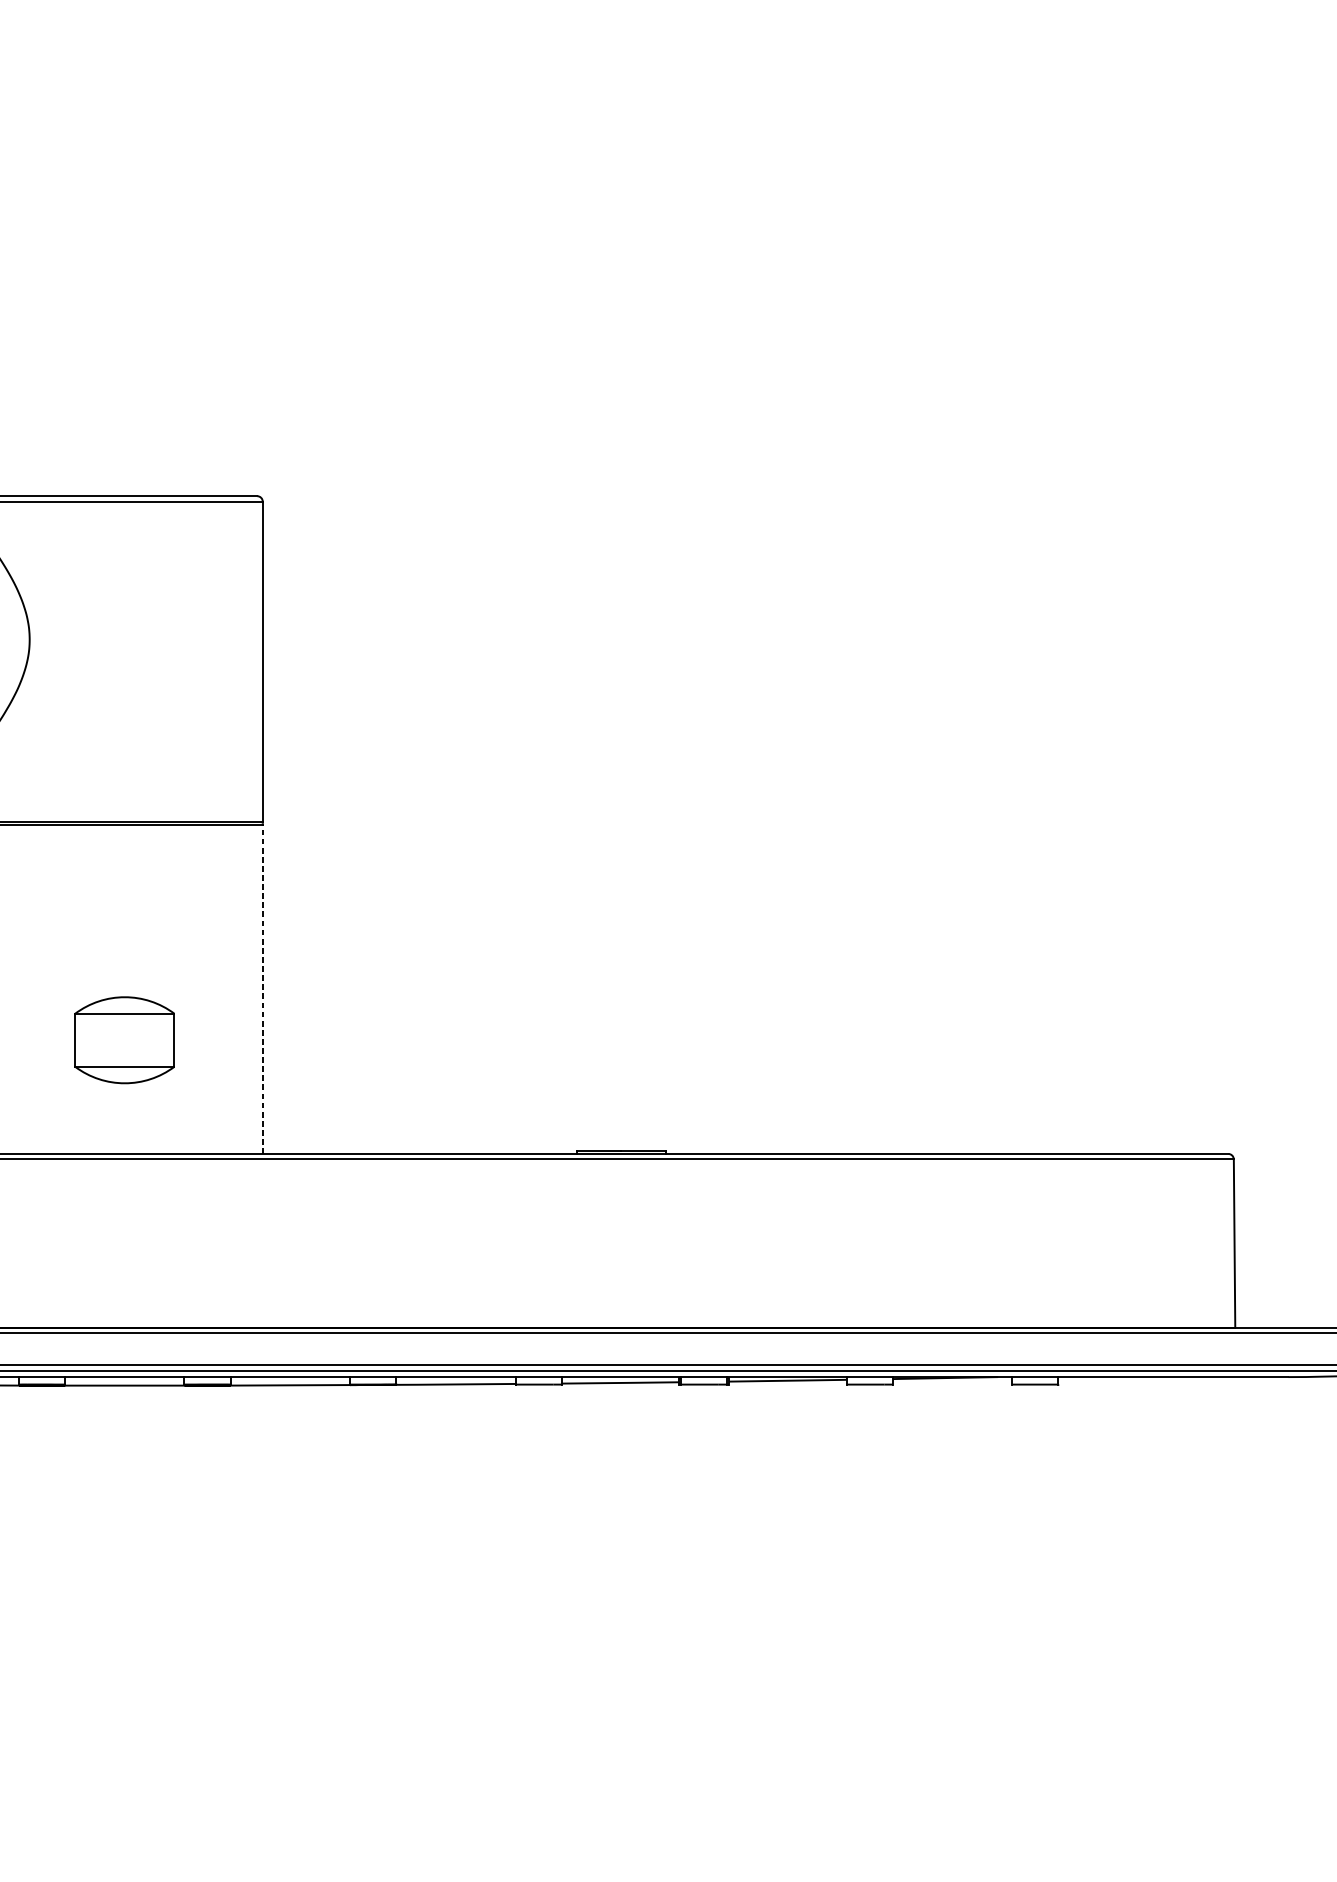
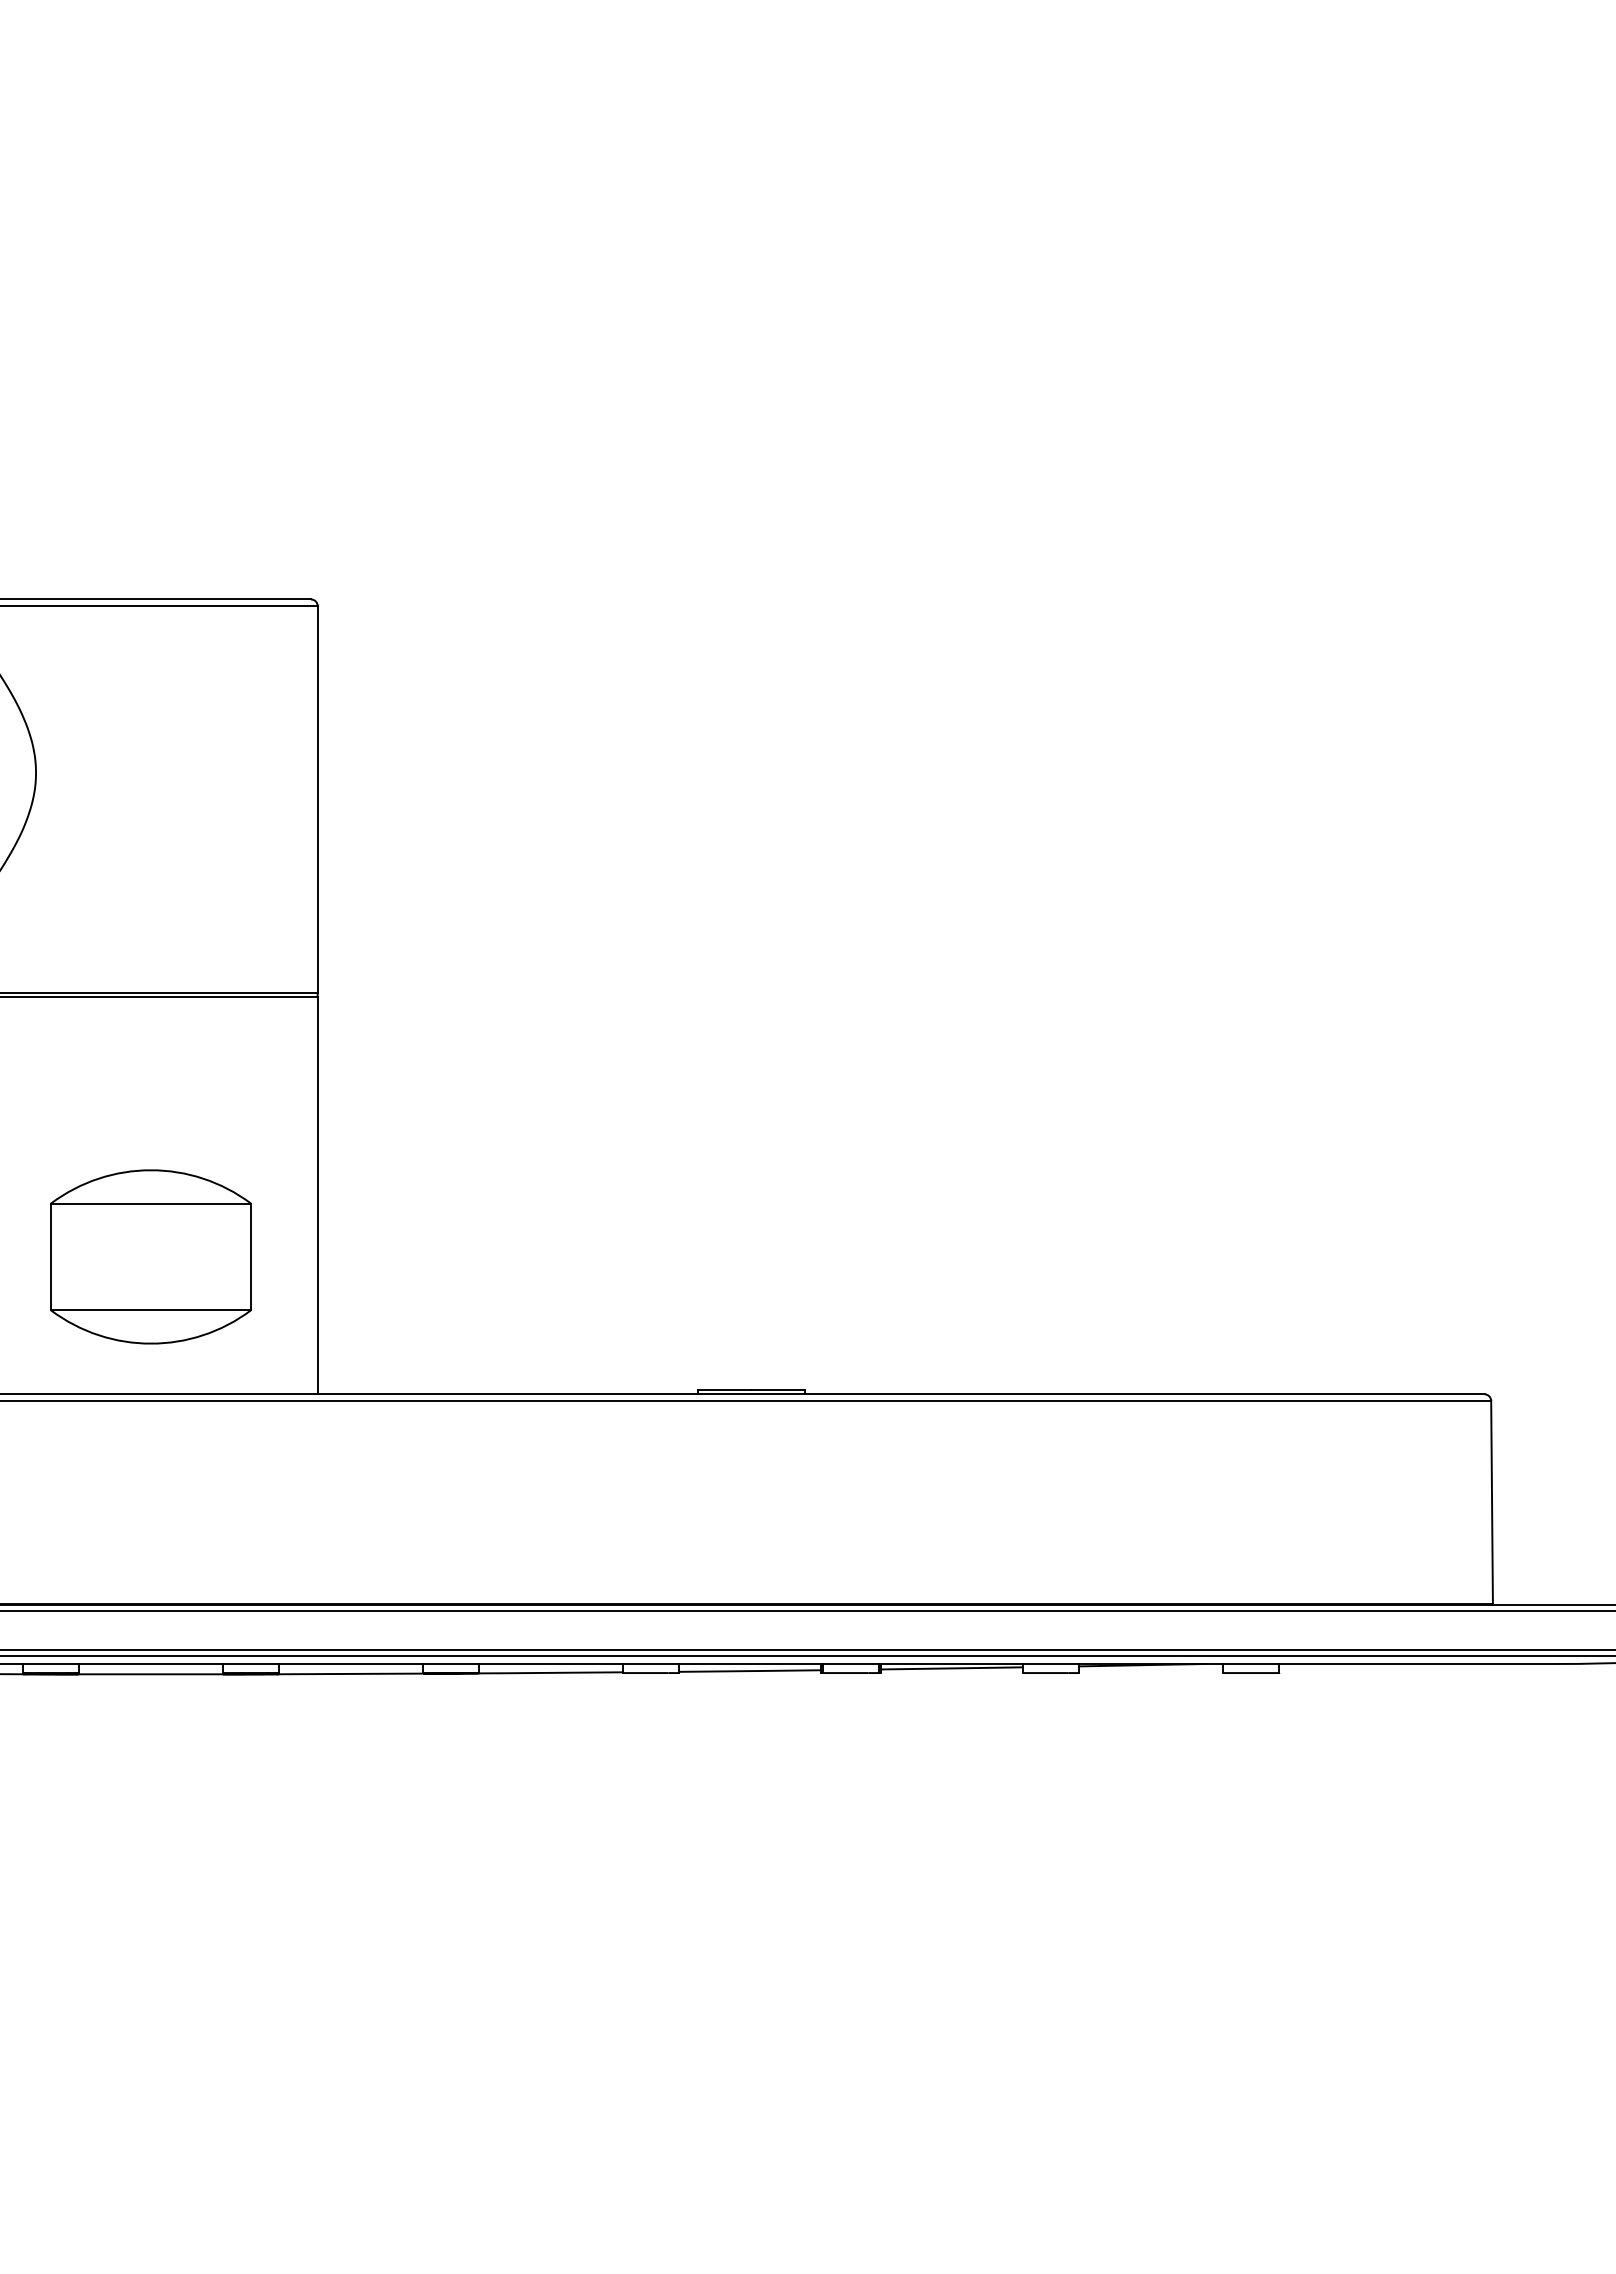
line: (262, 989) -> (317, 1195), dashed -> solid
part: (124, 1039) -> (150, 1256), size x1.67

